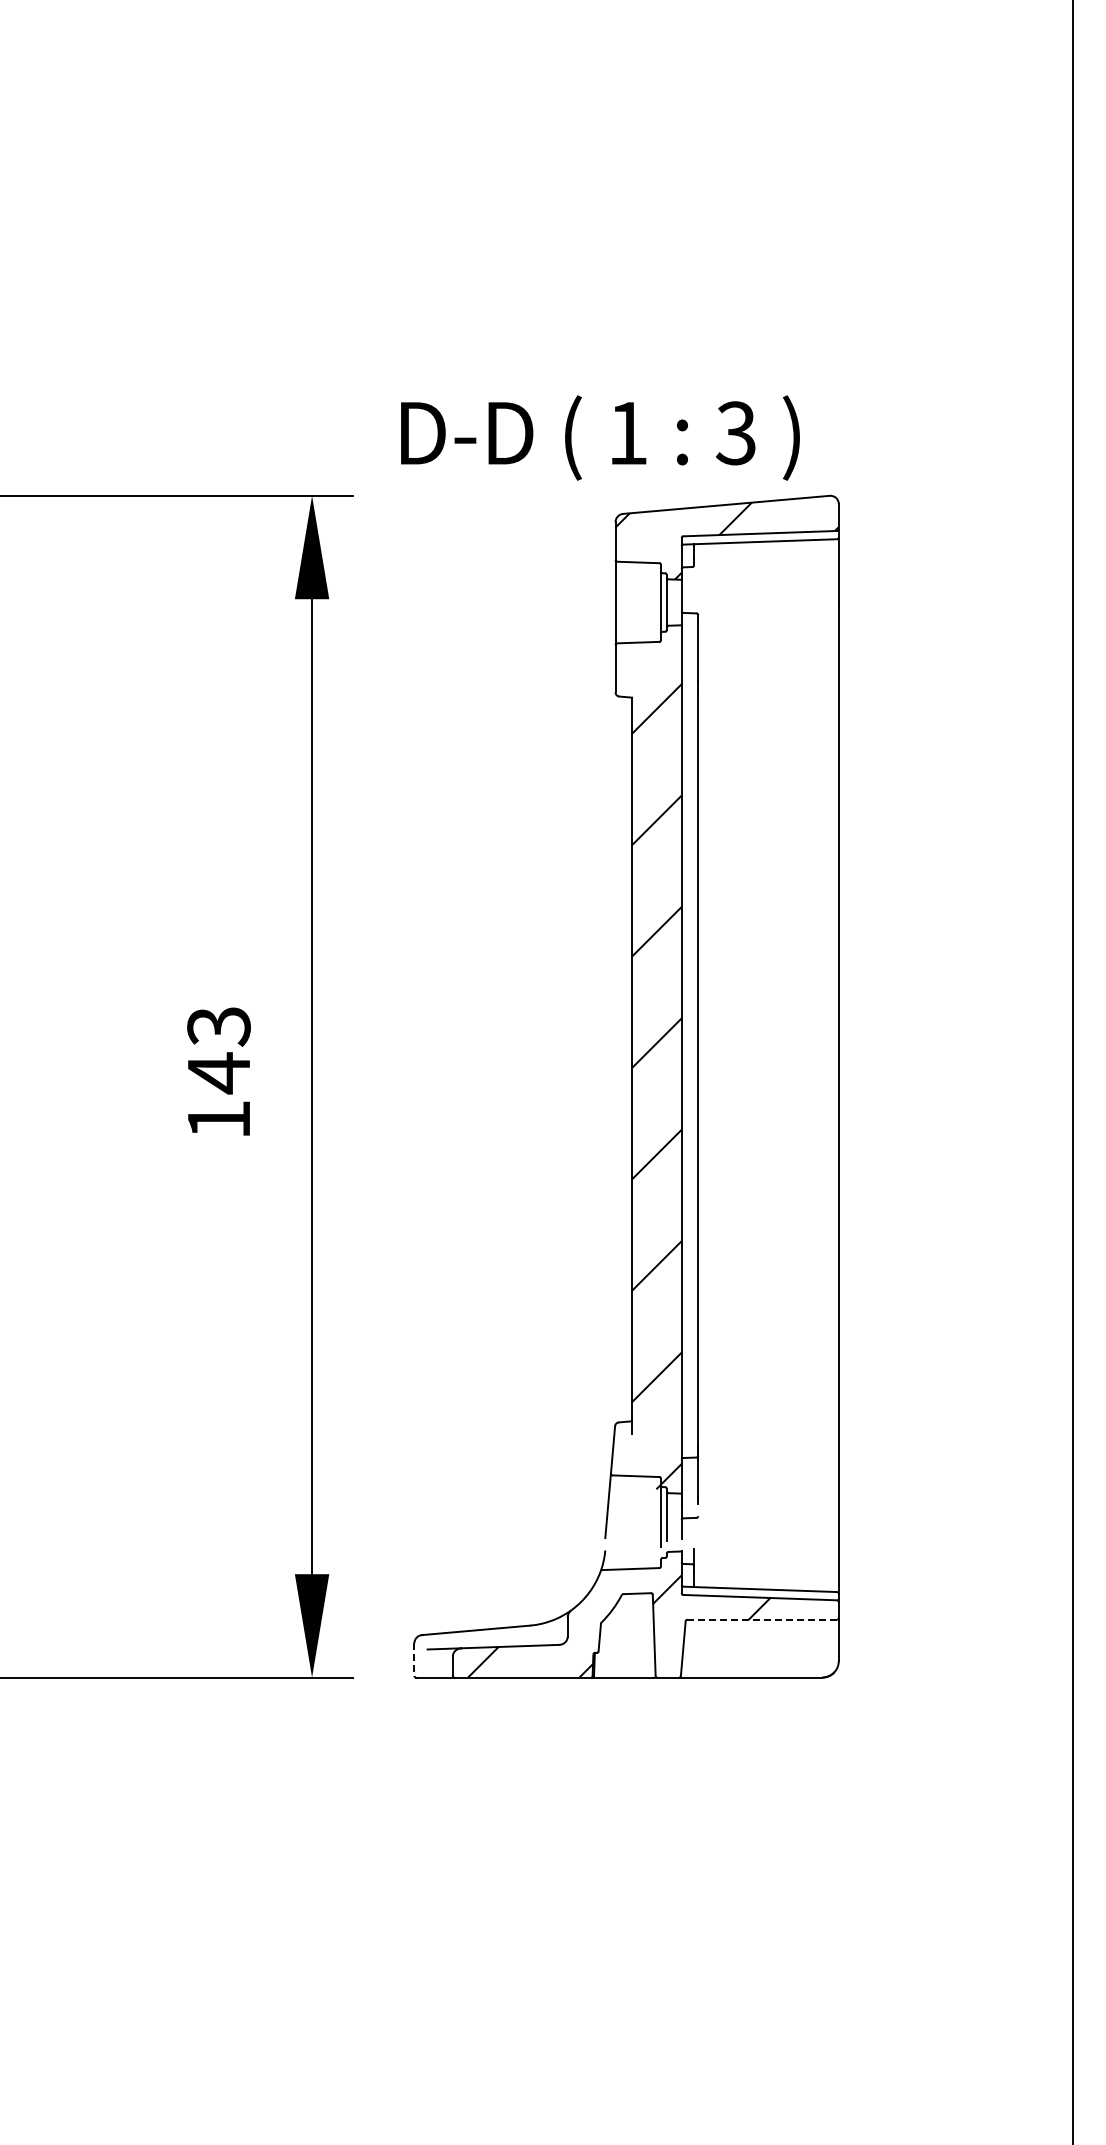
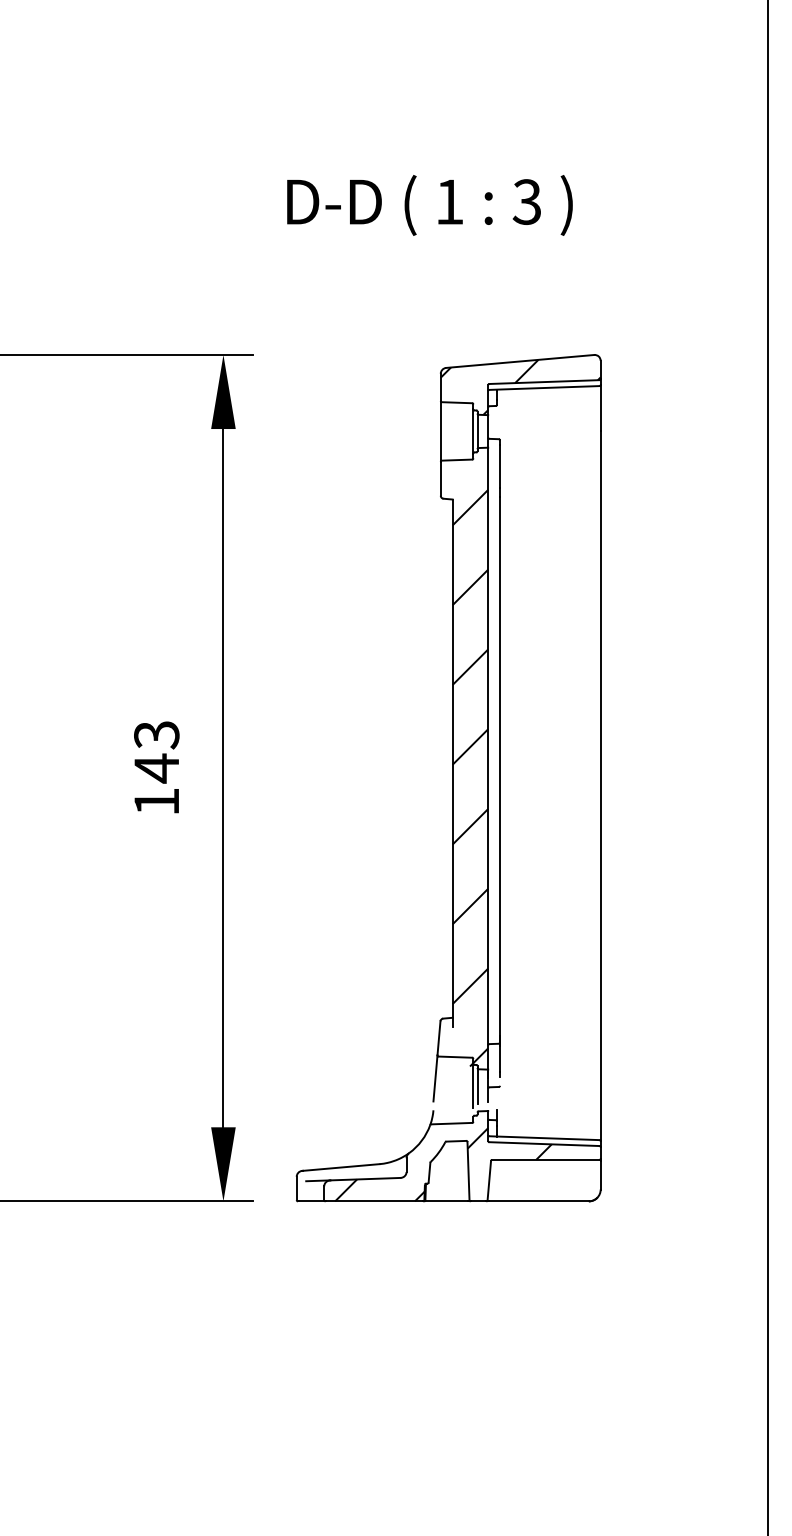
text: (600, 437) -> (430, 205), moved
line: (762, 1619) -> (546, 1159), dashed -> solid
line: (414, 1660) -> (296, 1189), dashed -> solid

